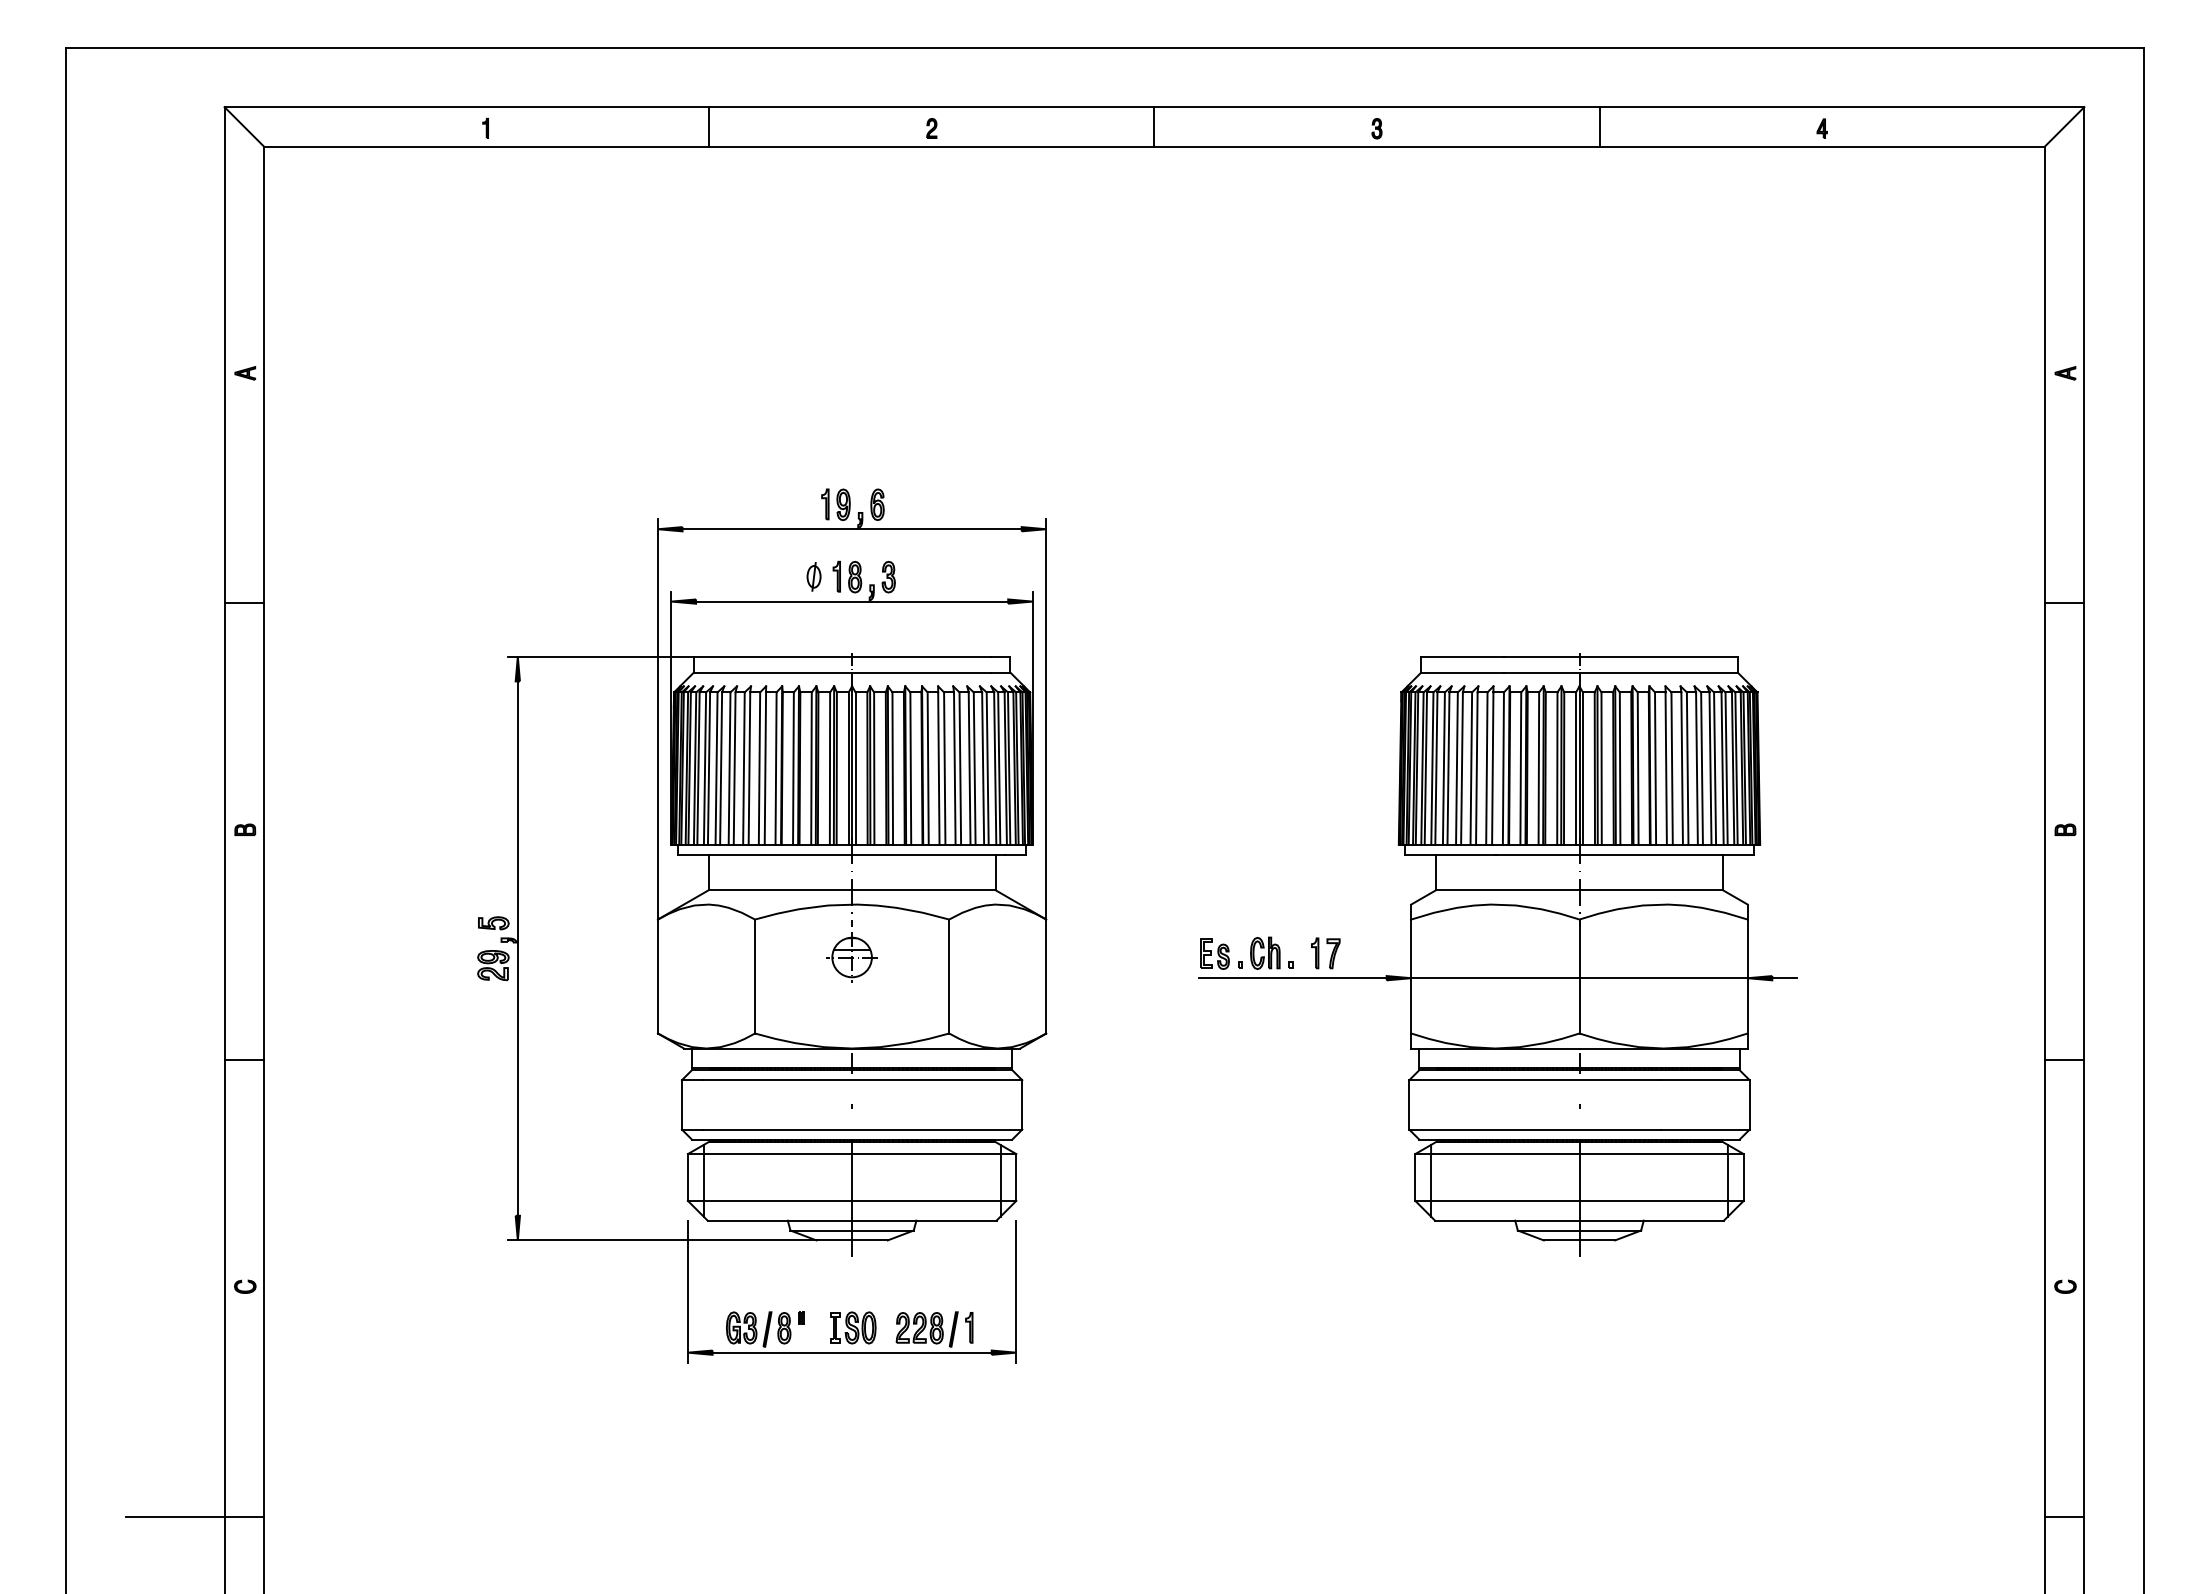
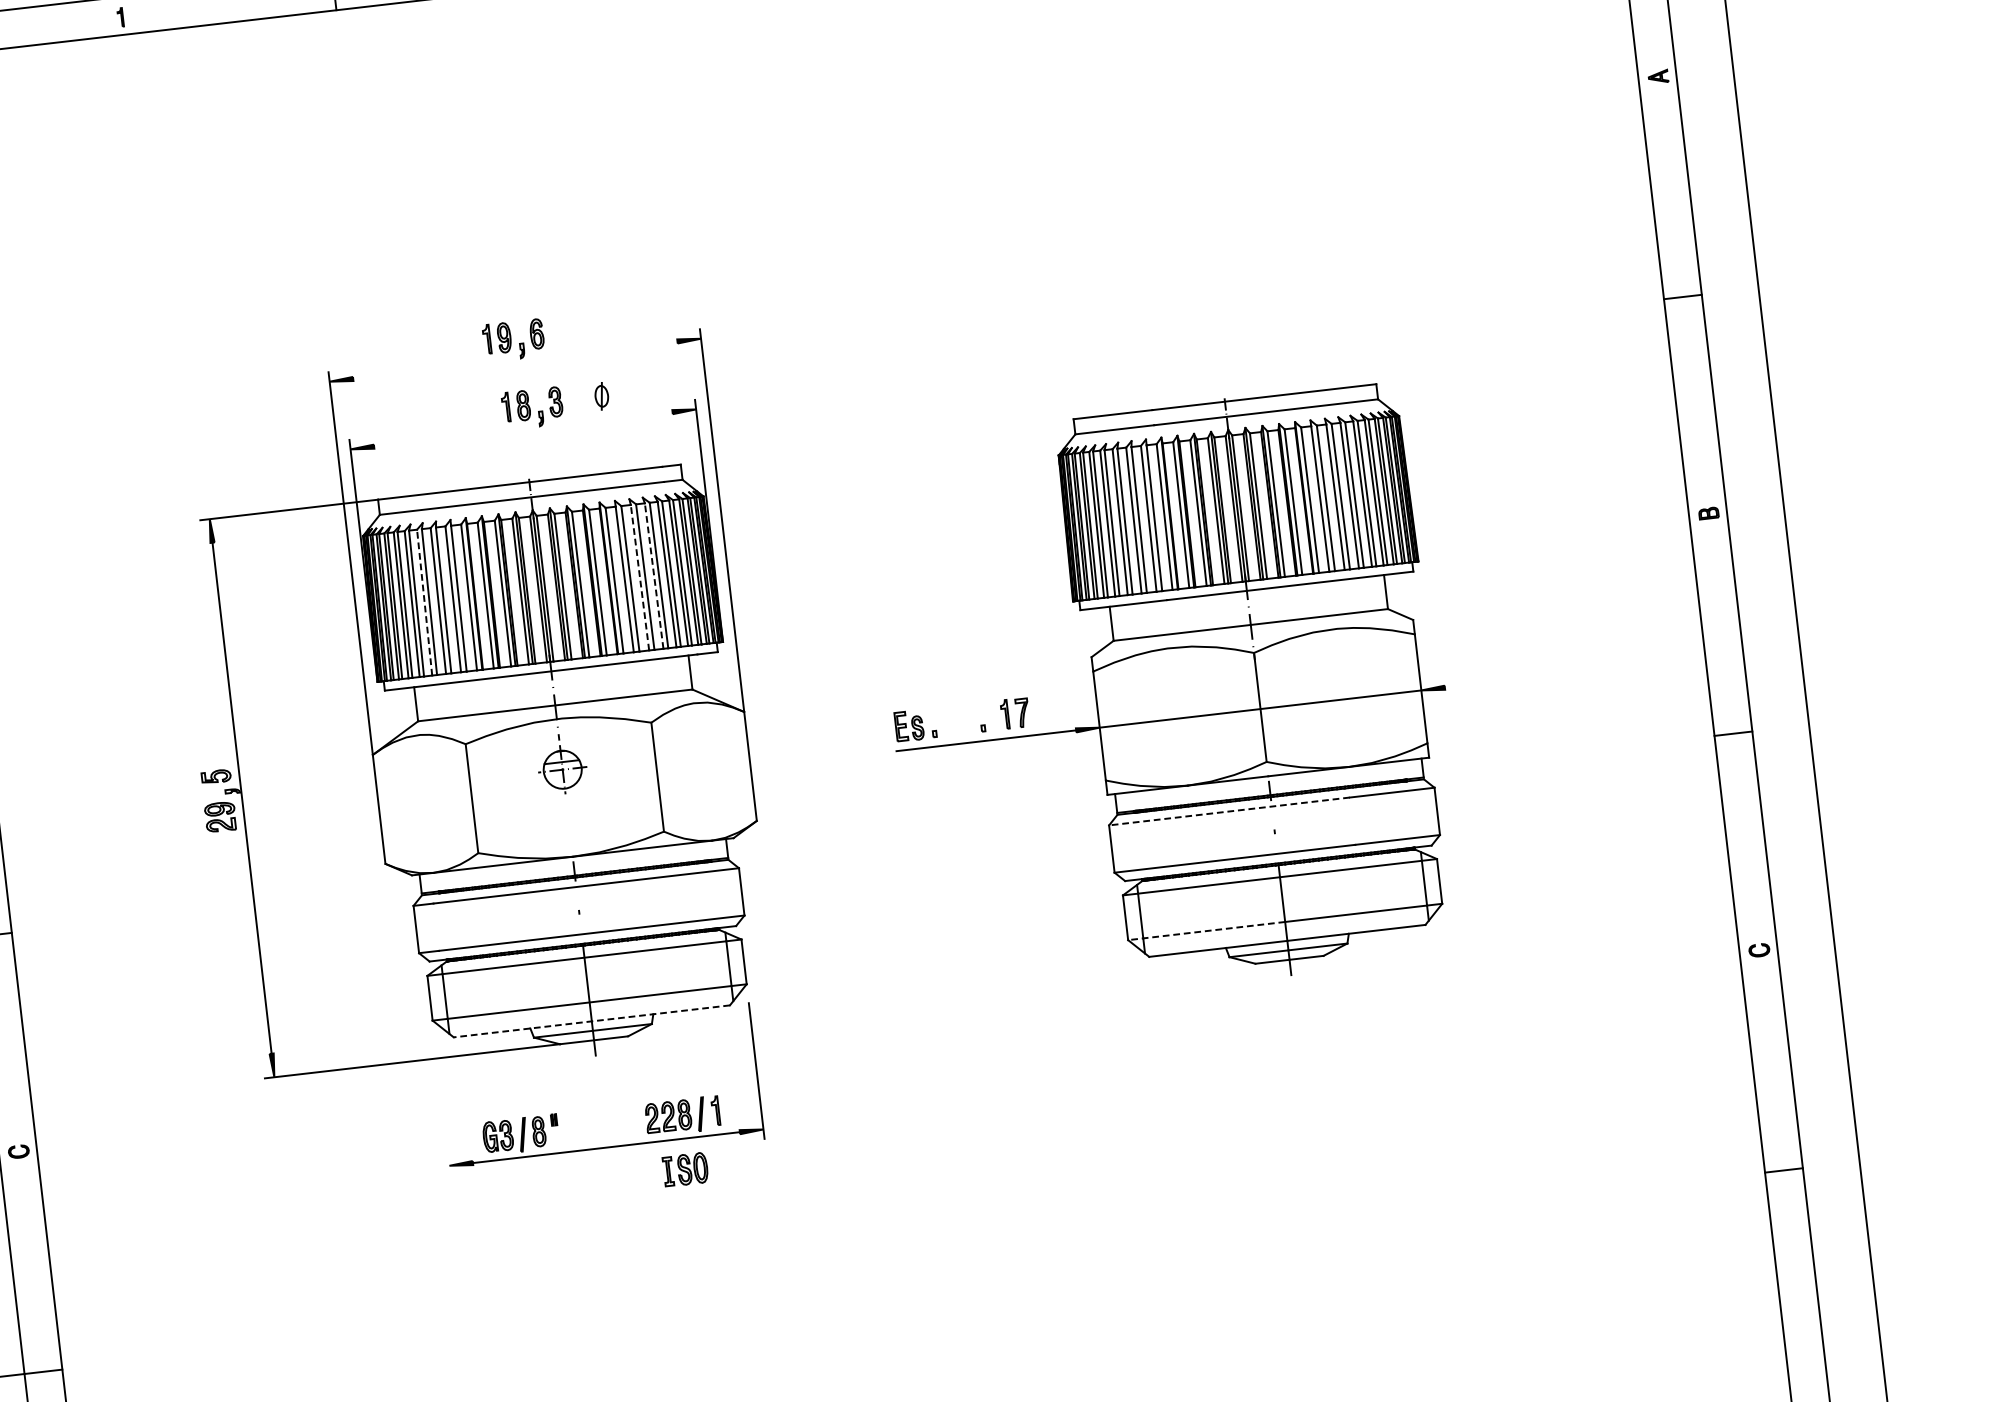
line: (851, 529) -> (514, 360), removed
part: (813, 576) -> (601, 396), moved
line: (852, 601) -> (523, 429), removed
line: (729, 768) -> (424, 602), solid -> dashed
line: (954, 768) -> (639, 577), solid -> dashed
line: (969, 768) -> (654, 576), solid -> dashed
part: (1265, 952) -> (957, 719), removed
line: (1784, 978) -> (1456, 686), removed
line: (1535, 1080) -> (1229, 811), solid -> dashed
line: (1496, 1200) -> (1205, 930), solid -> dashed
line: (851, 1220) -> (591, 1021), solid -> dashed
line: (687, 1291) -> (442, 1107), removed
part: (853, 1327) -> (685, 1169), moved

